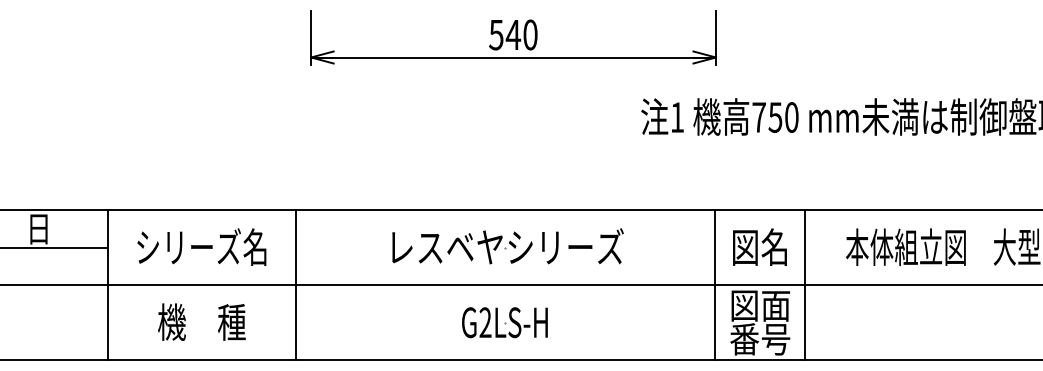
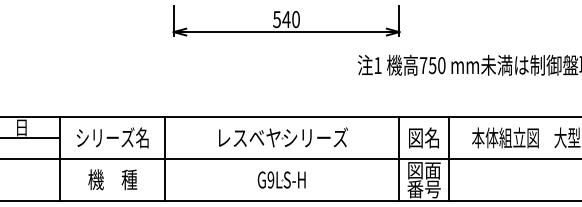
text: (484, 321) -> (270, 179), G2LS-H -> G9LS-H

